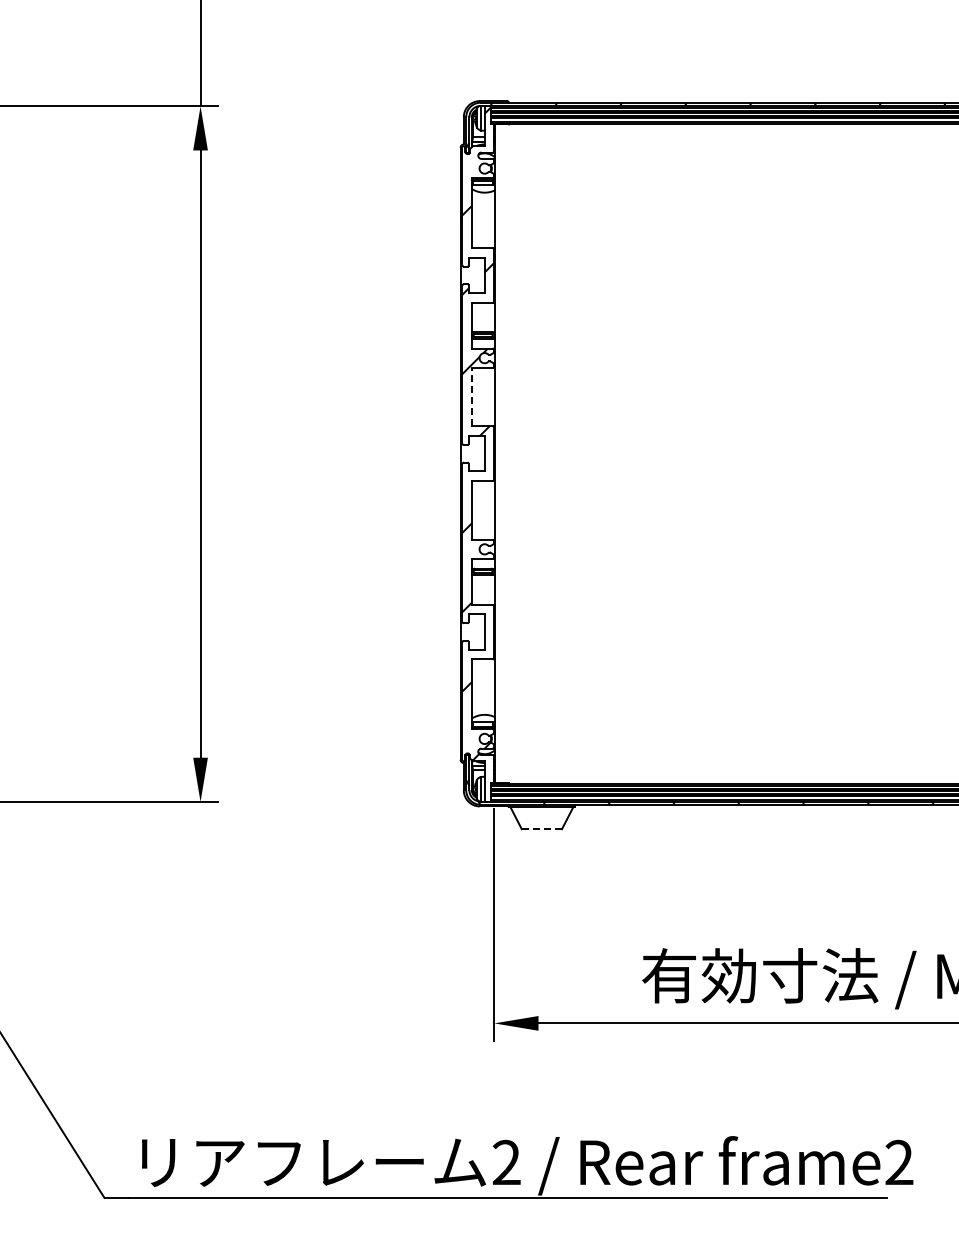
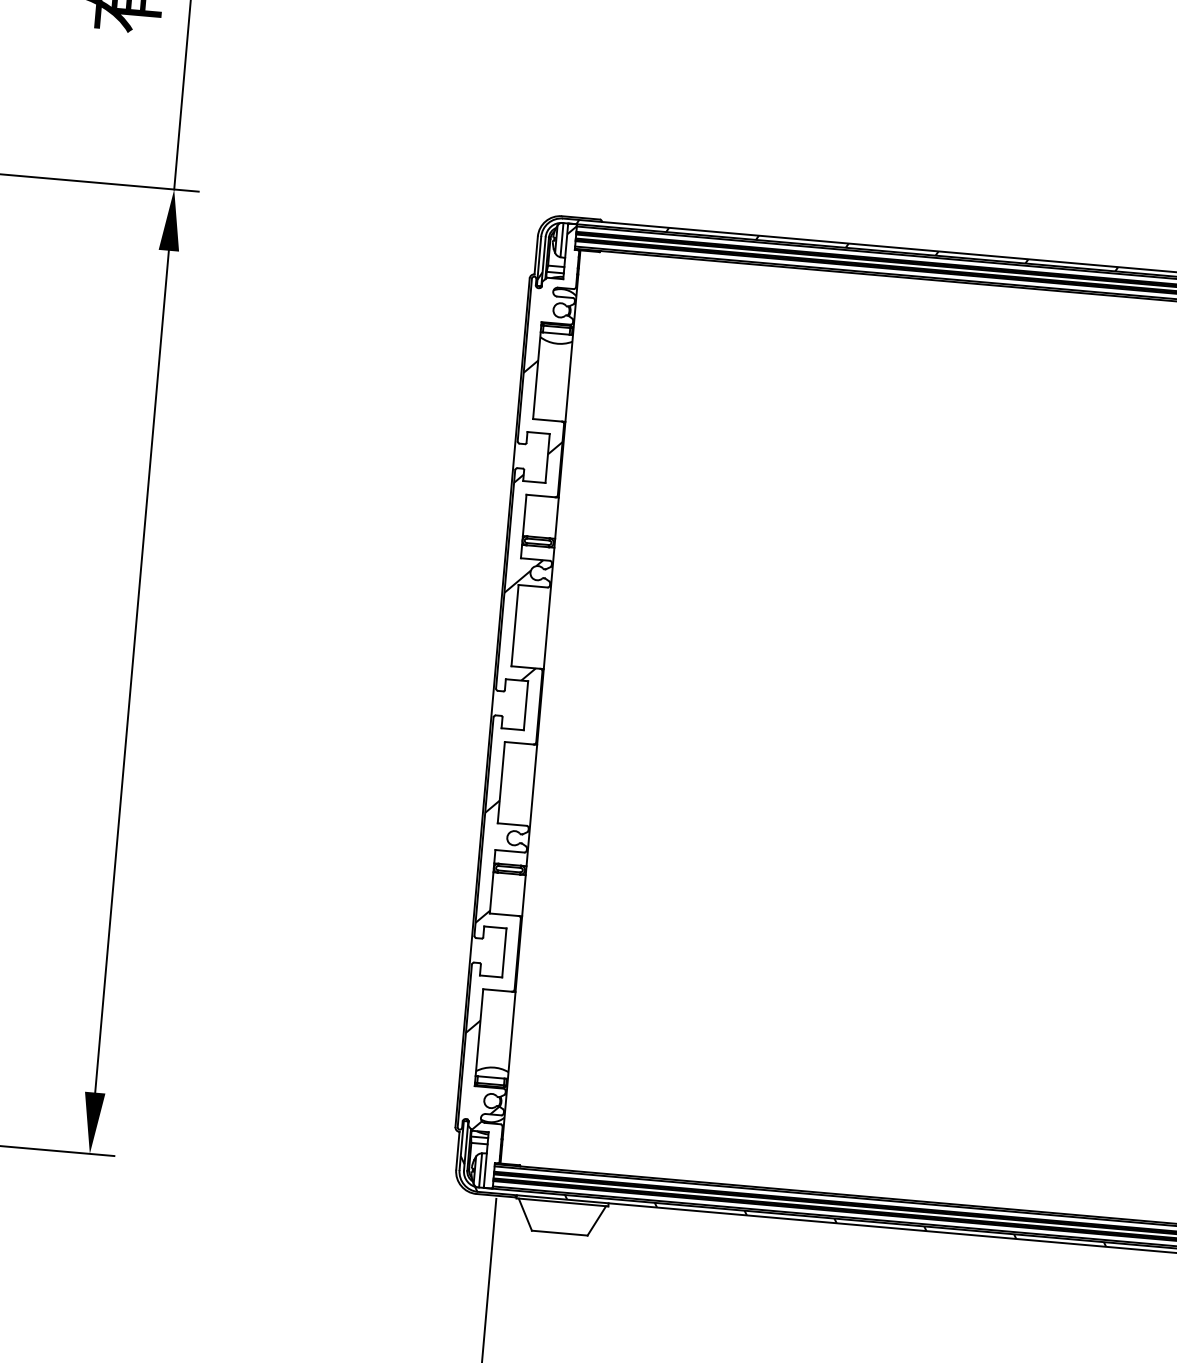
line: (471, 396) -> (514, 624), dashed -> solid
line: (542, 829) -> (560, 1233), dashed -> solid

